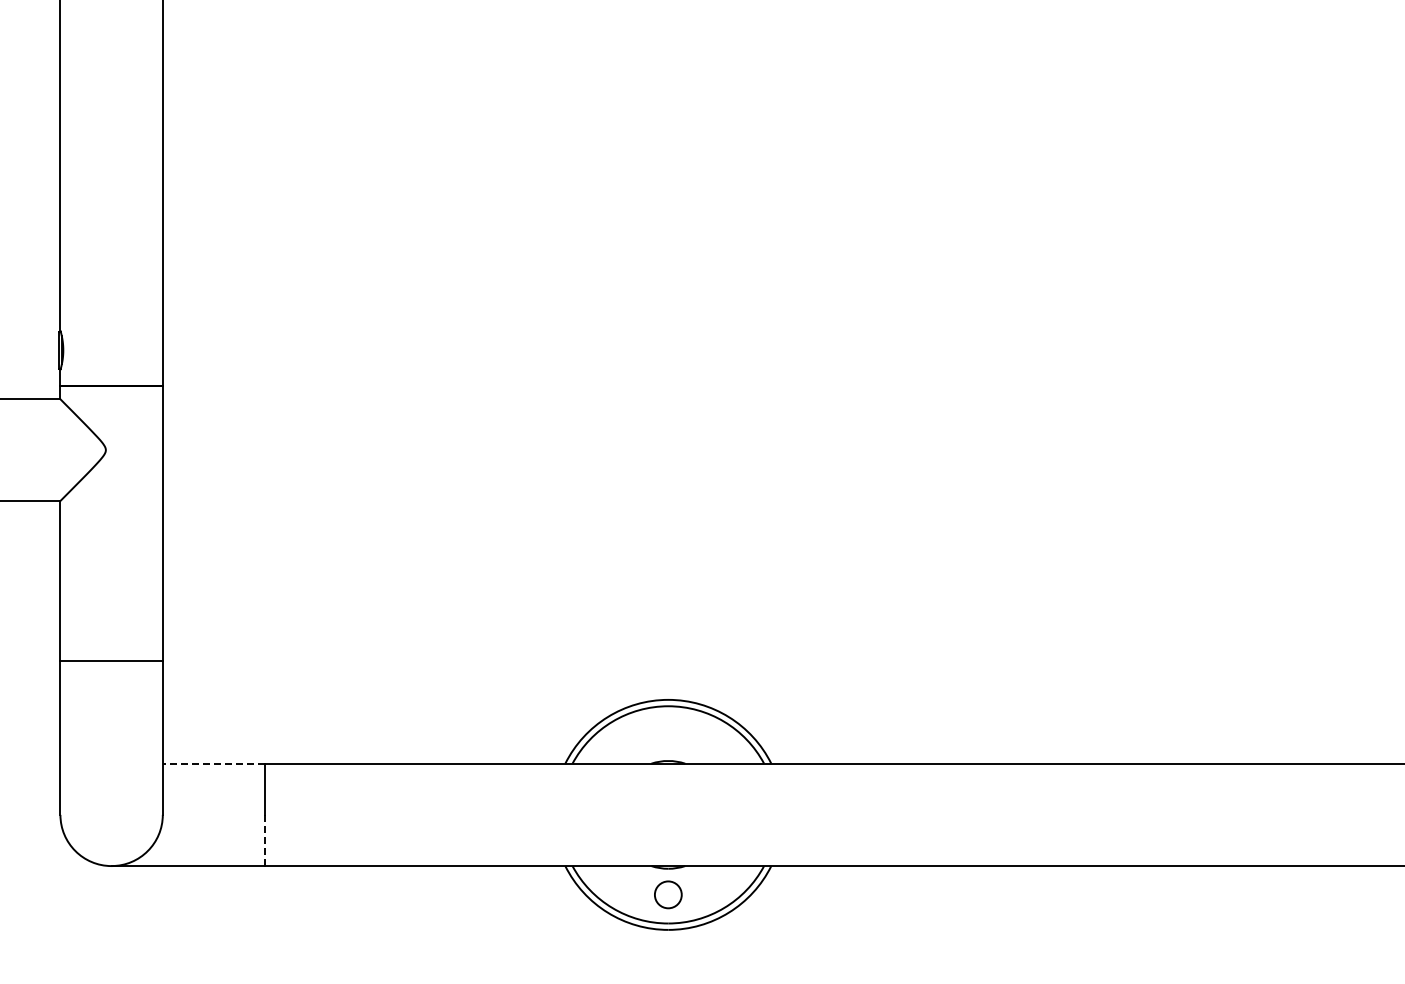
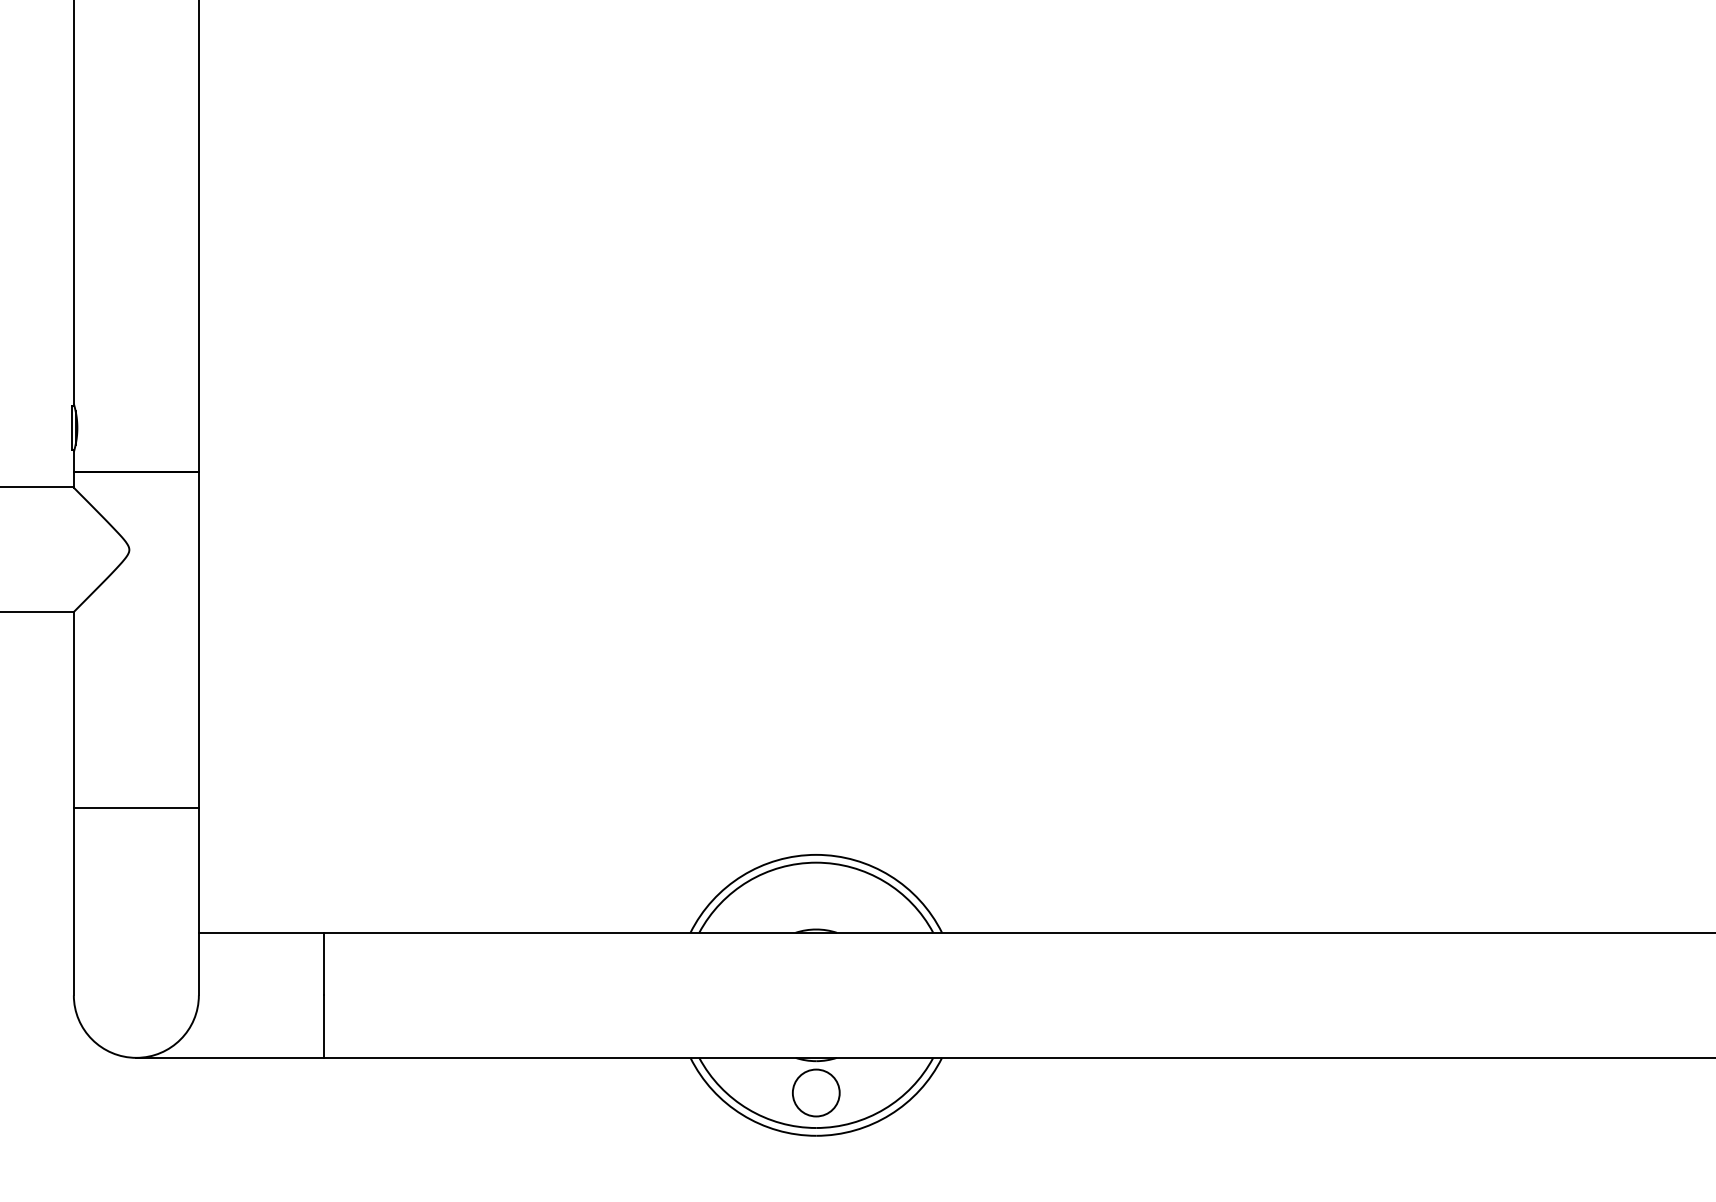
line: (213, 763) -> (260, 932), dashed -> solid
line: (265, 840) -> (324, 1026), dashed -> solid
circle: (668, 894) -> (816, 1092), size x1.43

